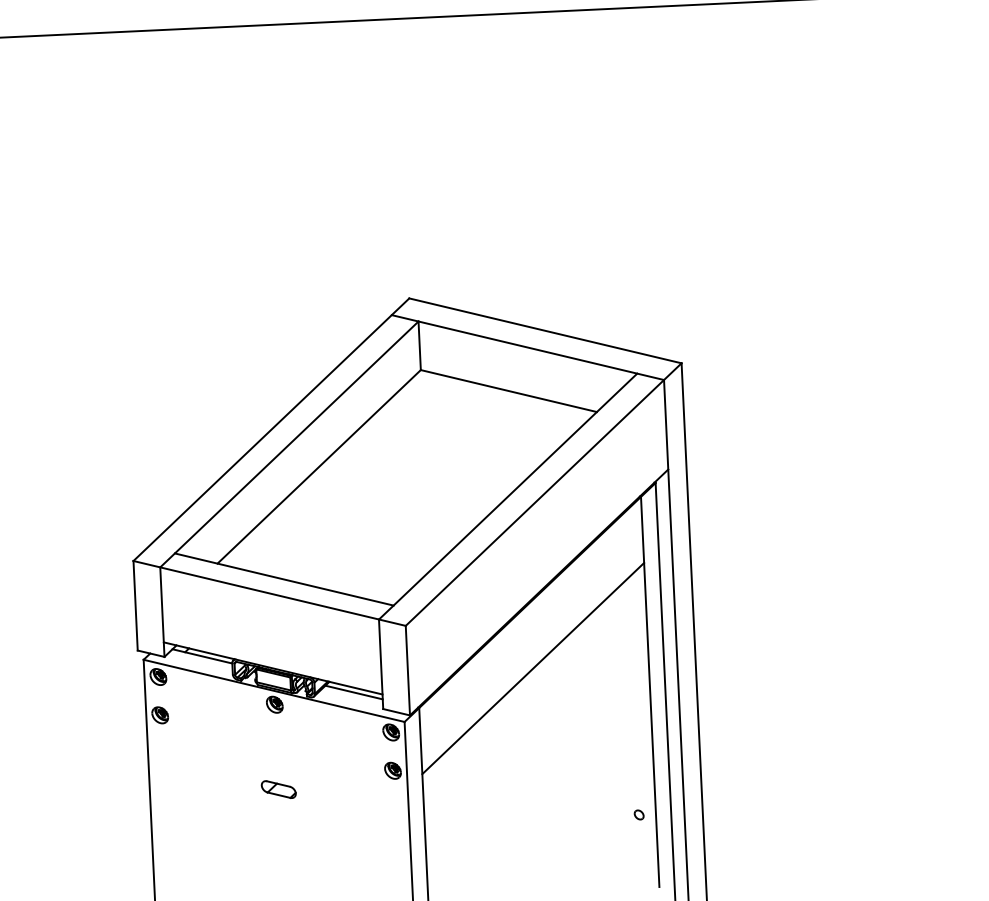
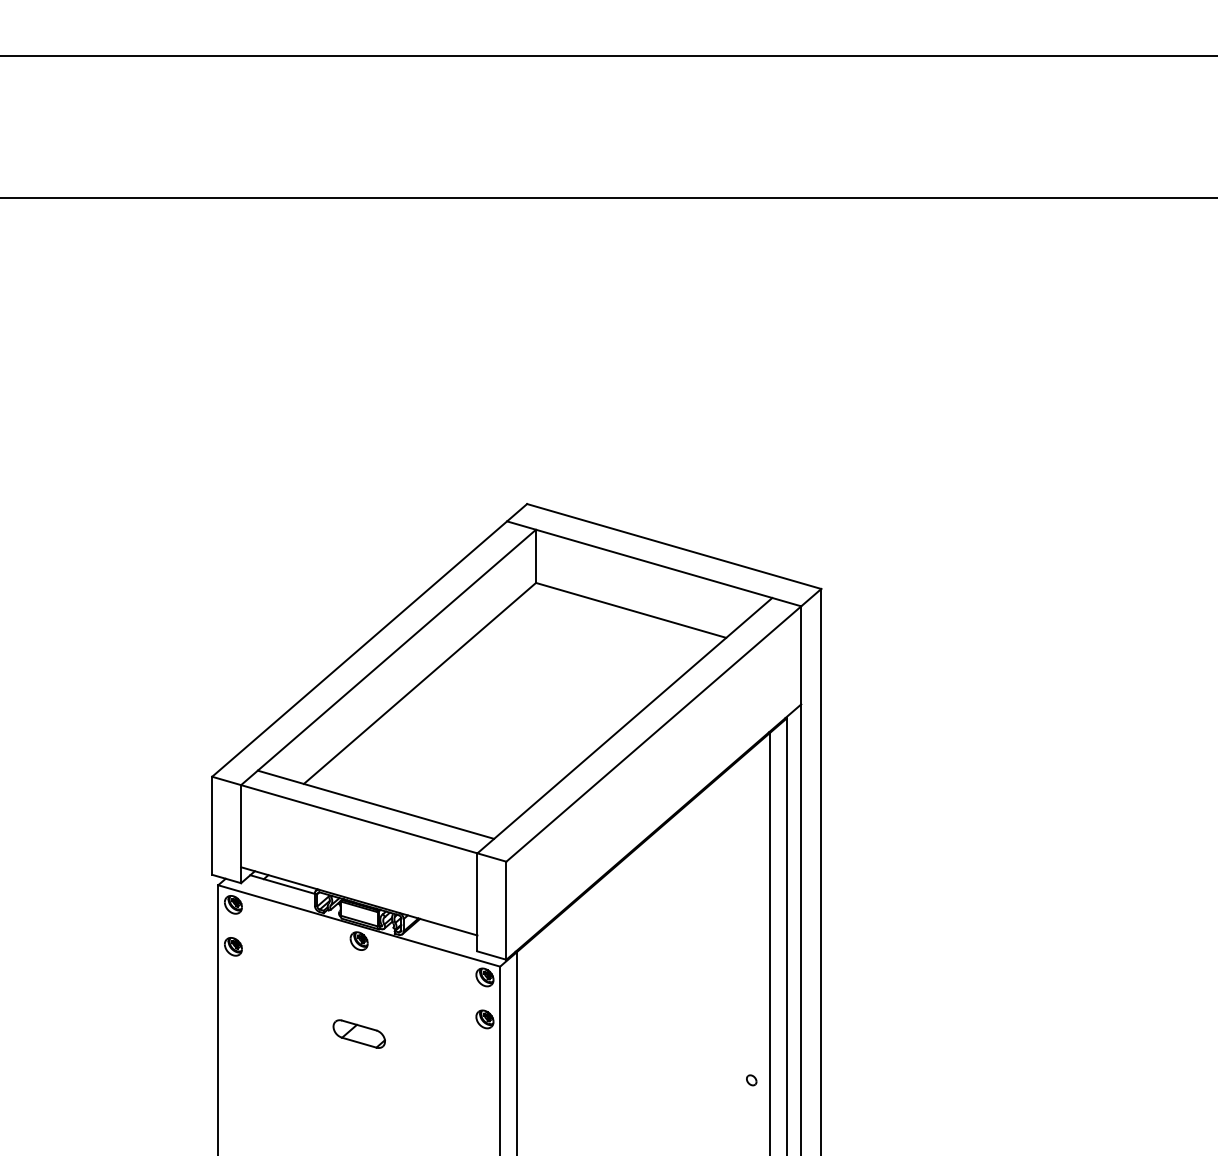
line: (533, 668) -> (643, 914), removed
line: (354, 692) -> (446, 931), removed
part: (278, 789) -> (358, 1033), size x1.4

